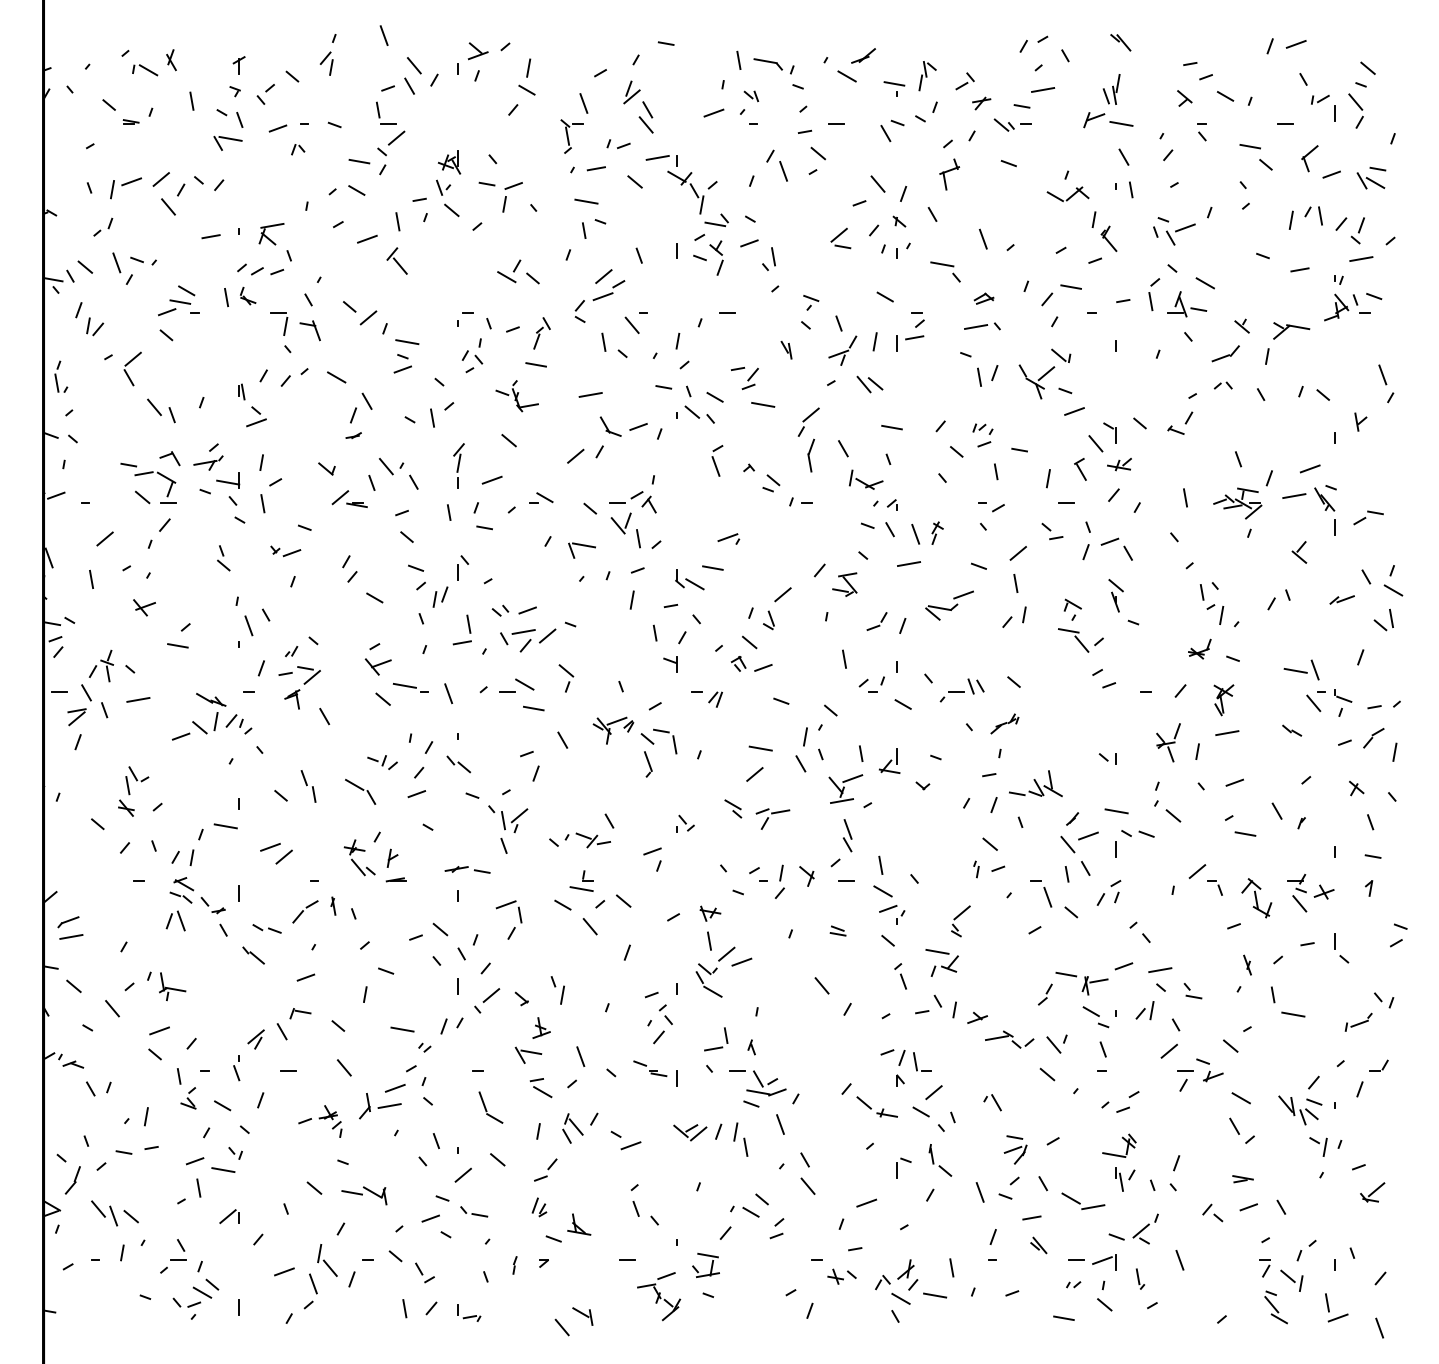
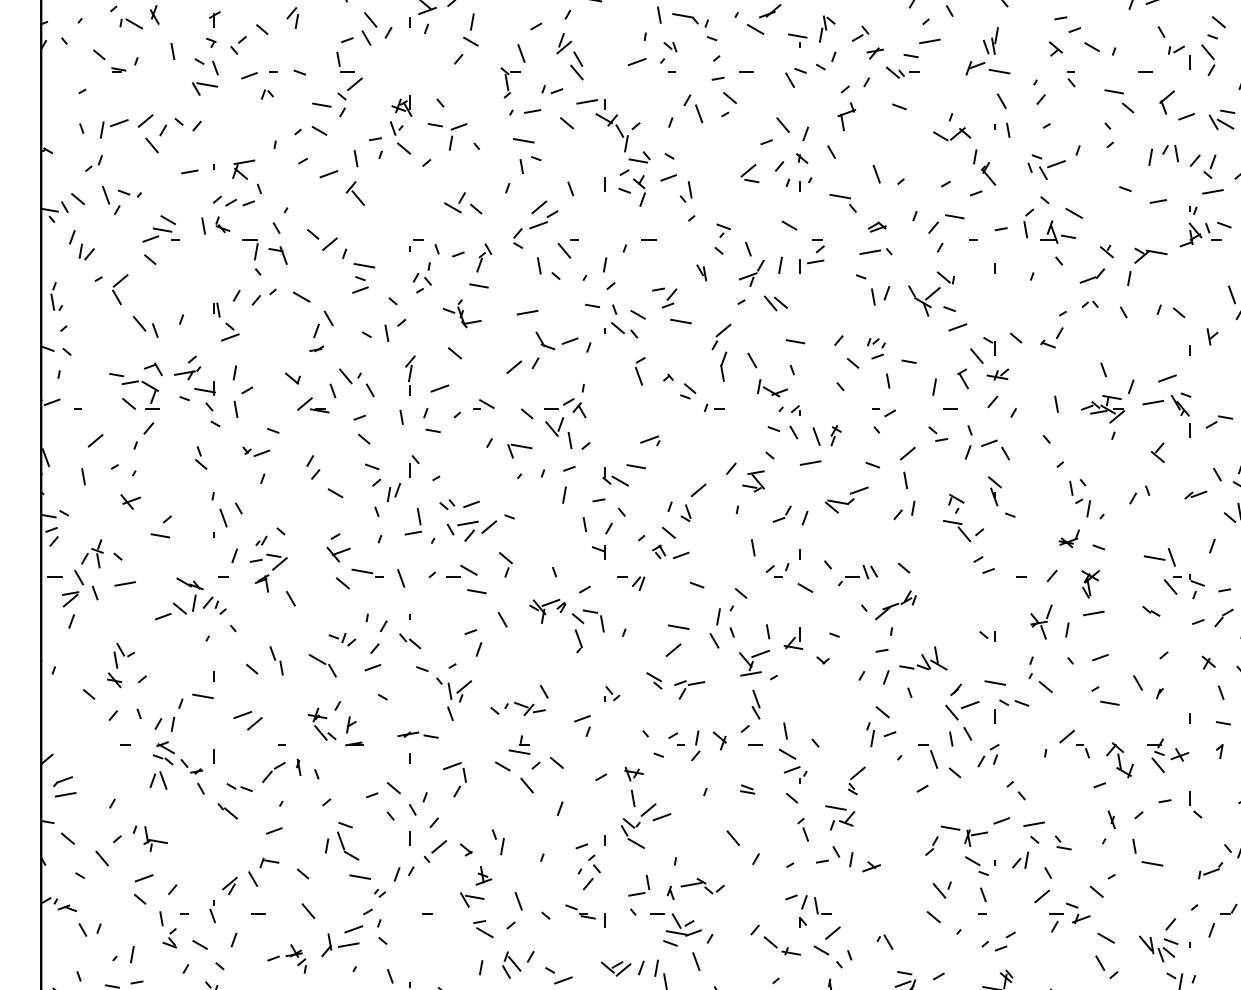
part: (1004, 723) -> (895, 604), size x1.67
part: (976, 869) -> (870, 734), size x1.67
part: (1009, 1039) -> (702, 885), moved
part: (490, 1107) -> (347, 845), moved

